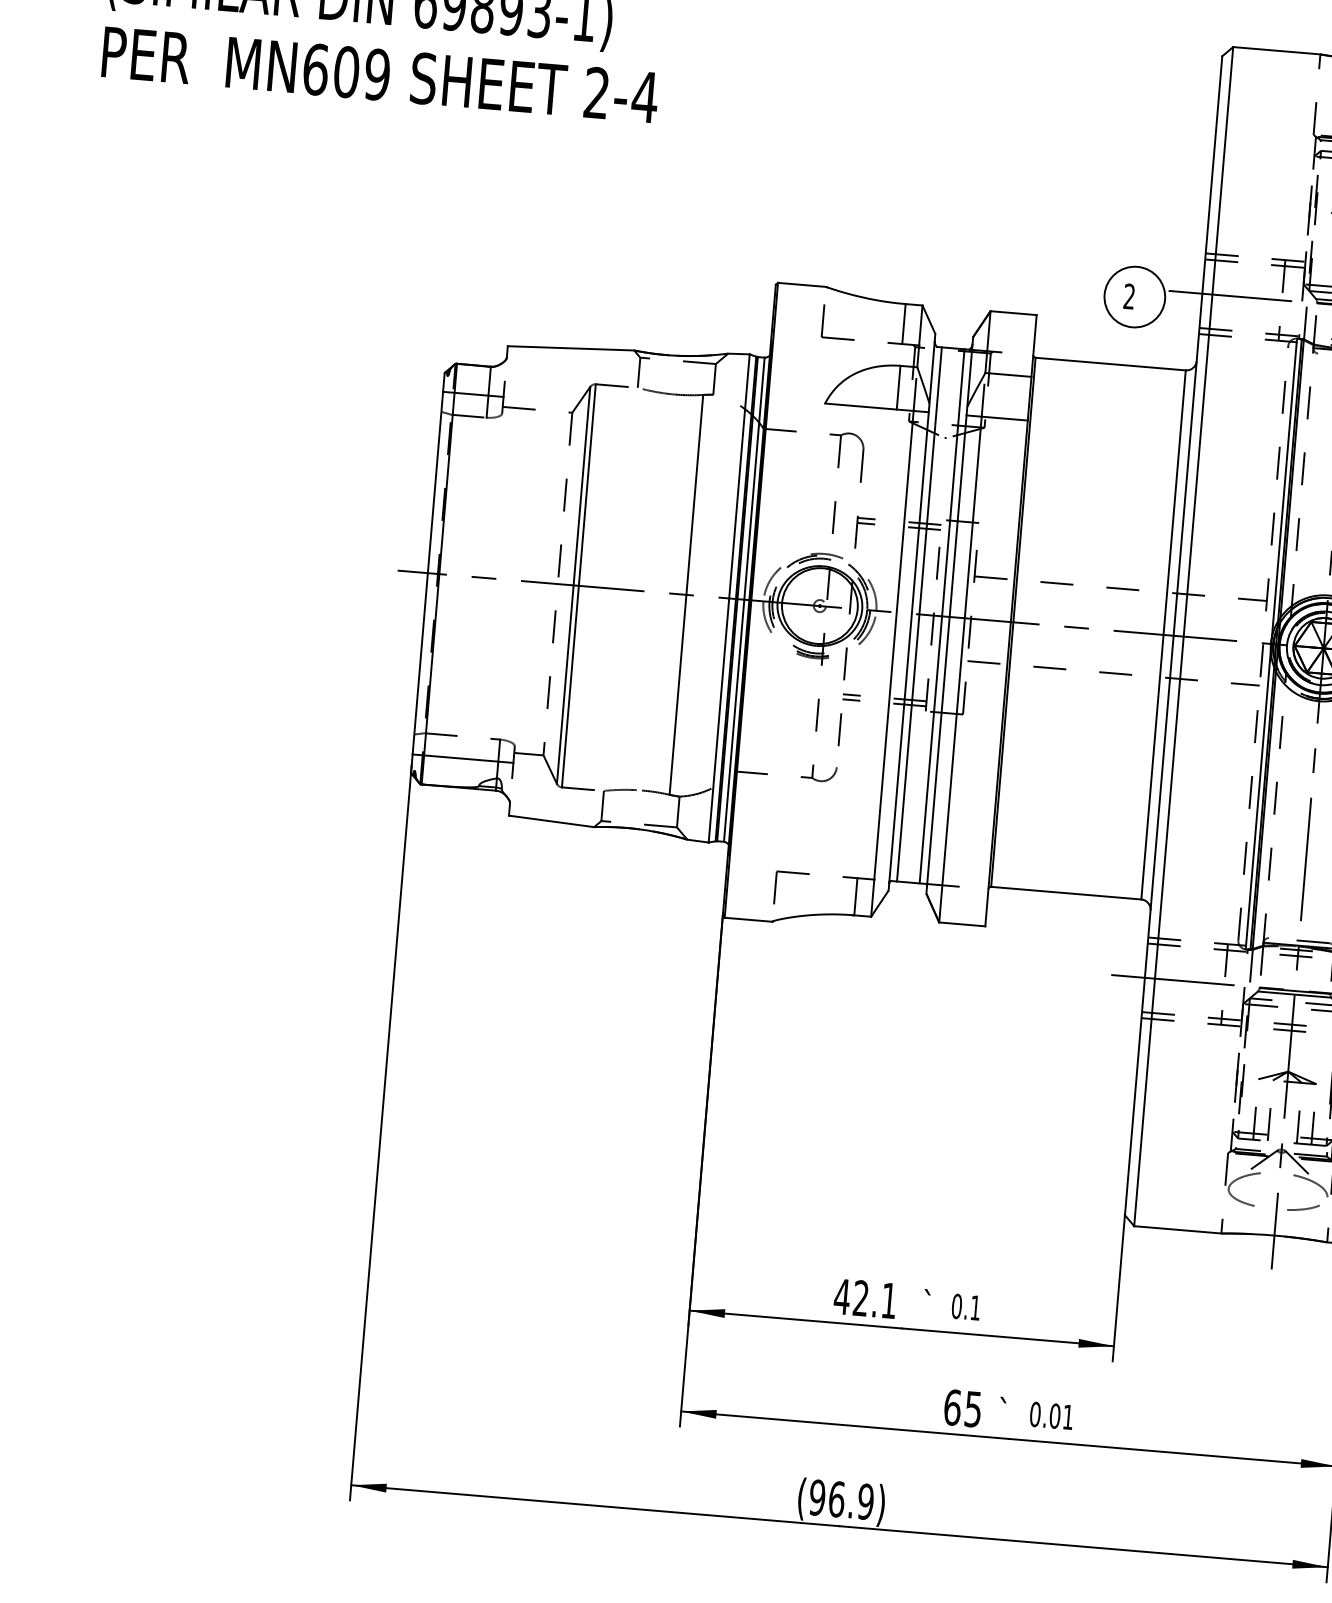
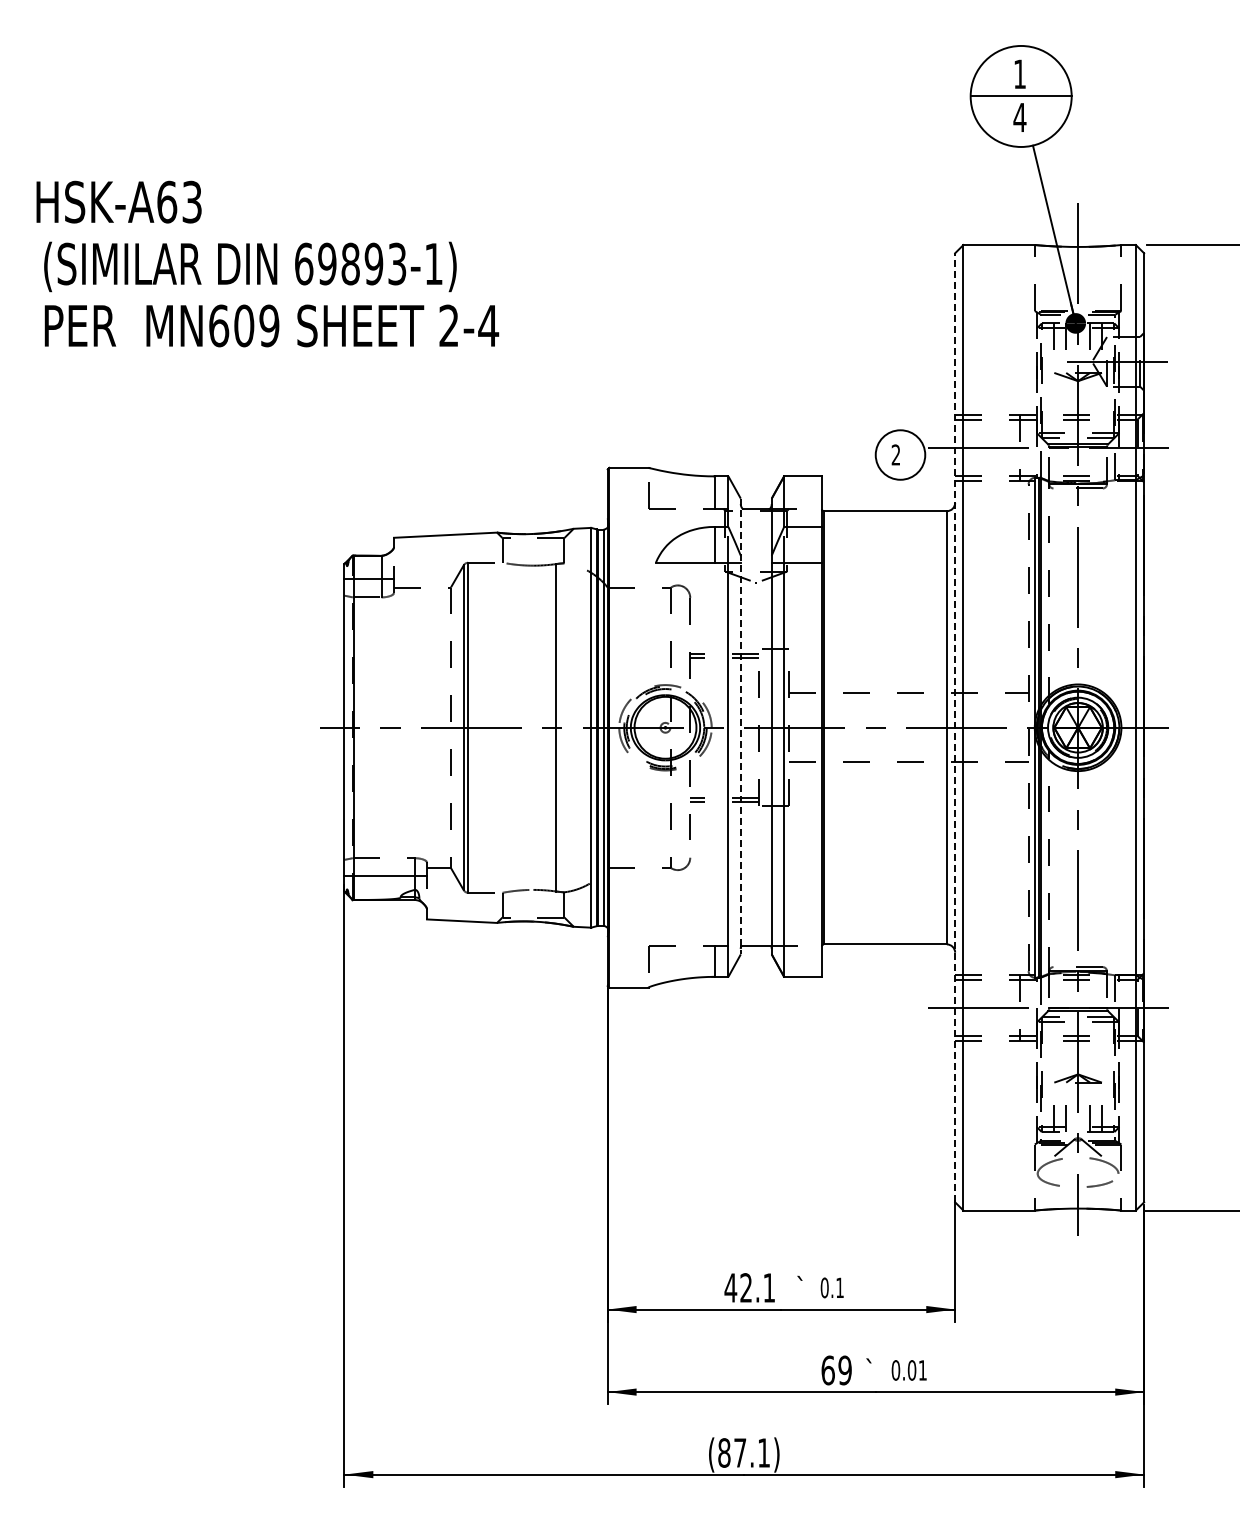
line: (911, 612) -> (740, 726), solid -> dashed
line: (920, 614) -> (747, 727), removed
line: (942, 615) -> (765, 727), removed
line: (1174, 635) -> (955, 727), solid -> dashed
text: (972, 1409) -> (844, 1370), 65 -> 69
text: (842, 1499) -> (744, 1452), (96.9) -> (87.1)

